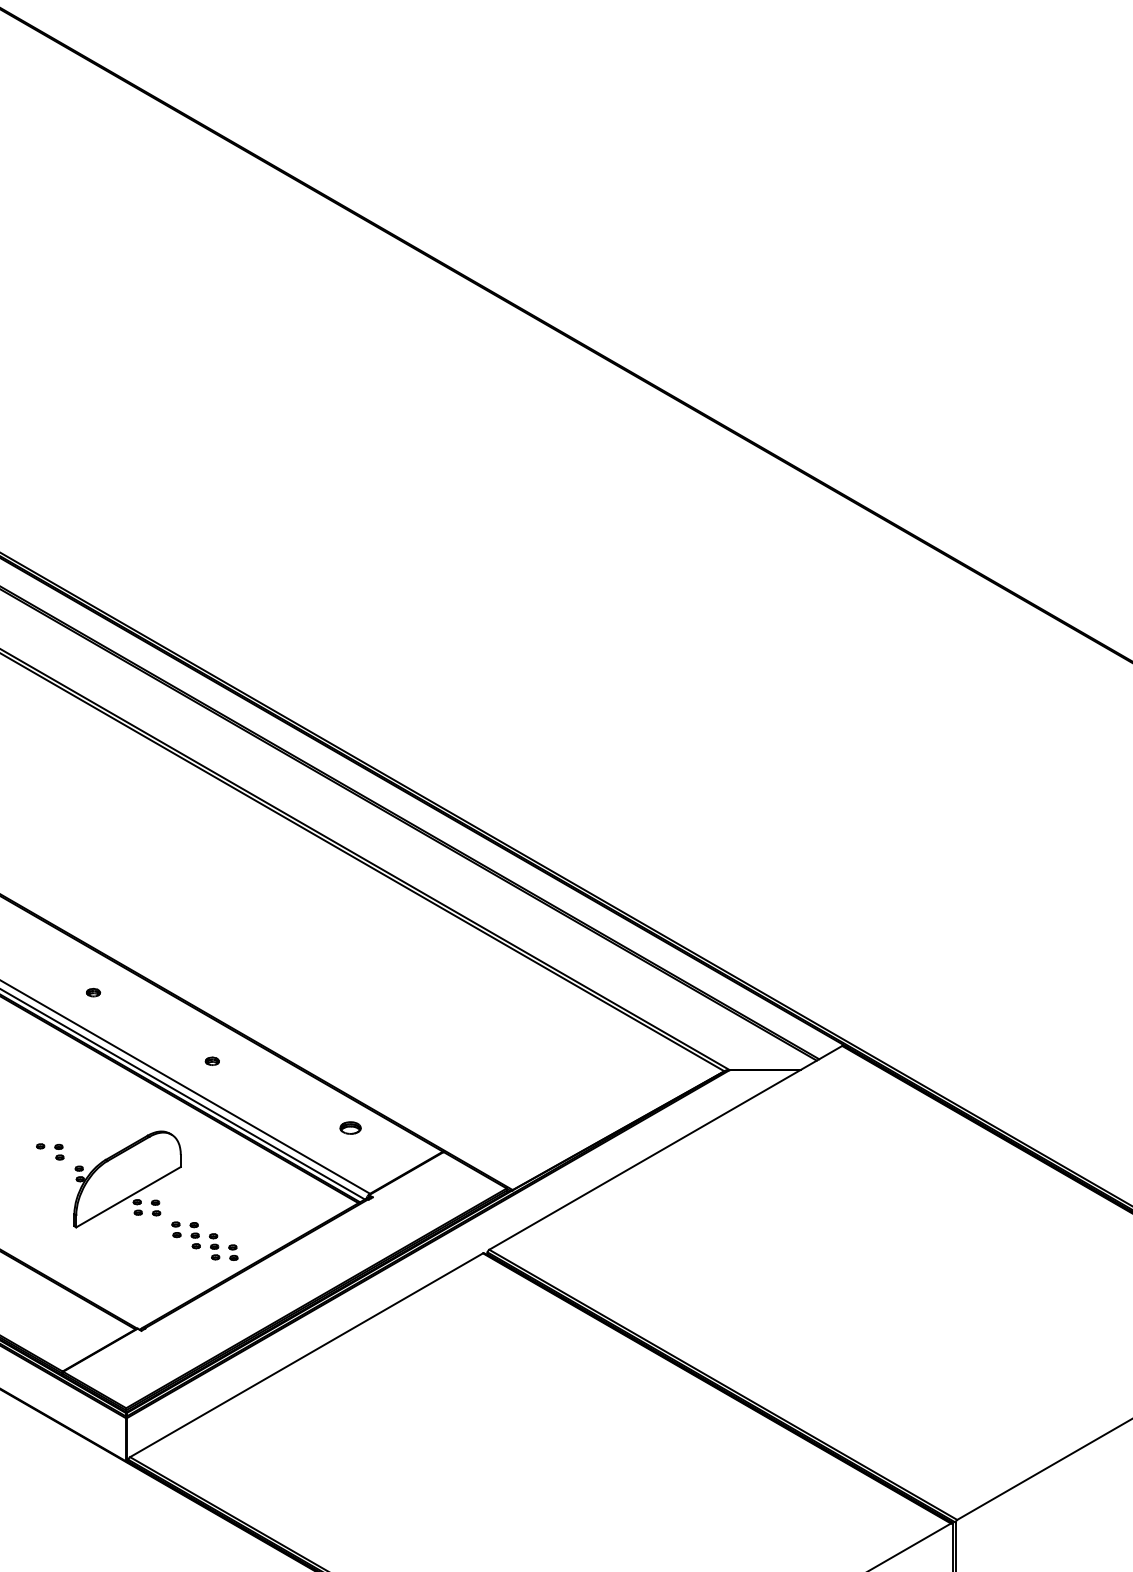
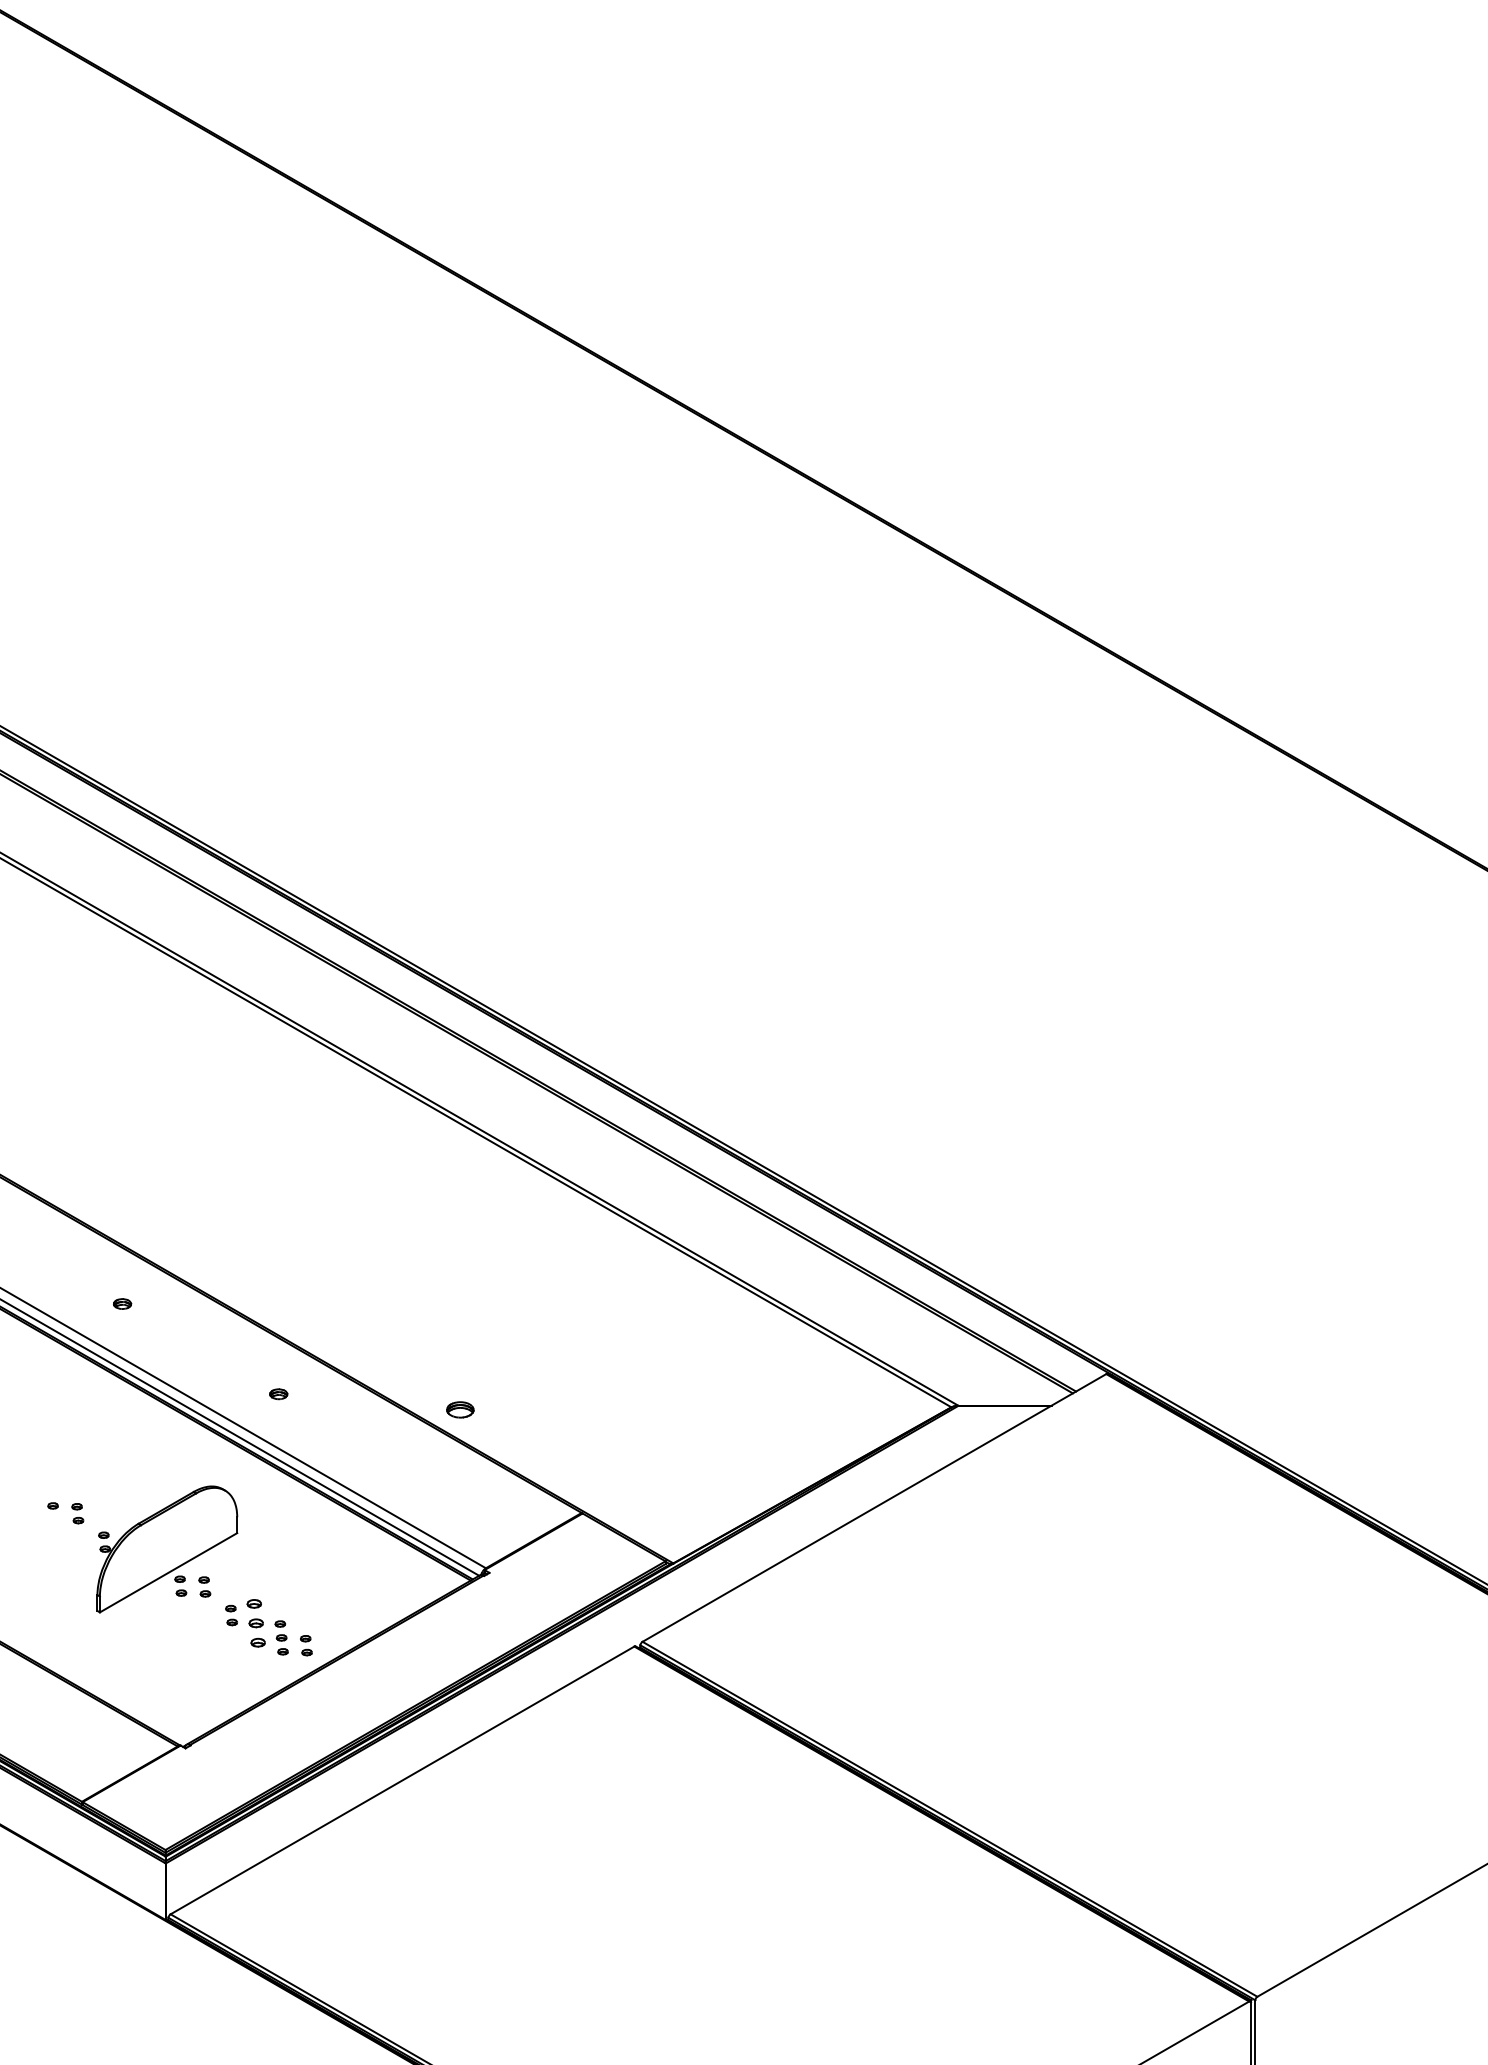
part: (350, 1127) -> (460, 1409), moved
part: (195, 1235) -> (256, 1622), size x1.4

